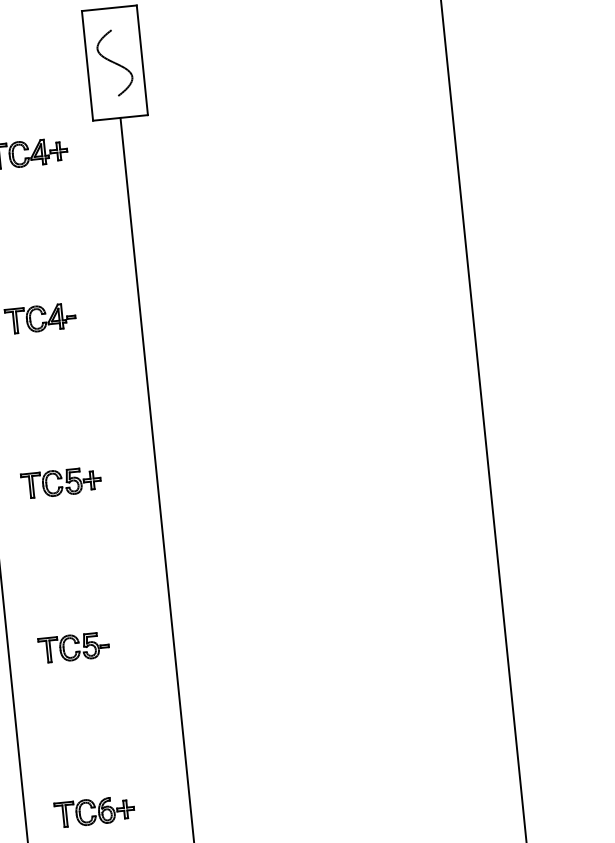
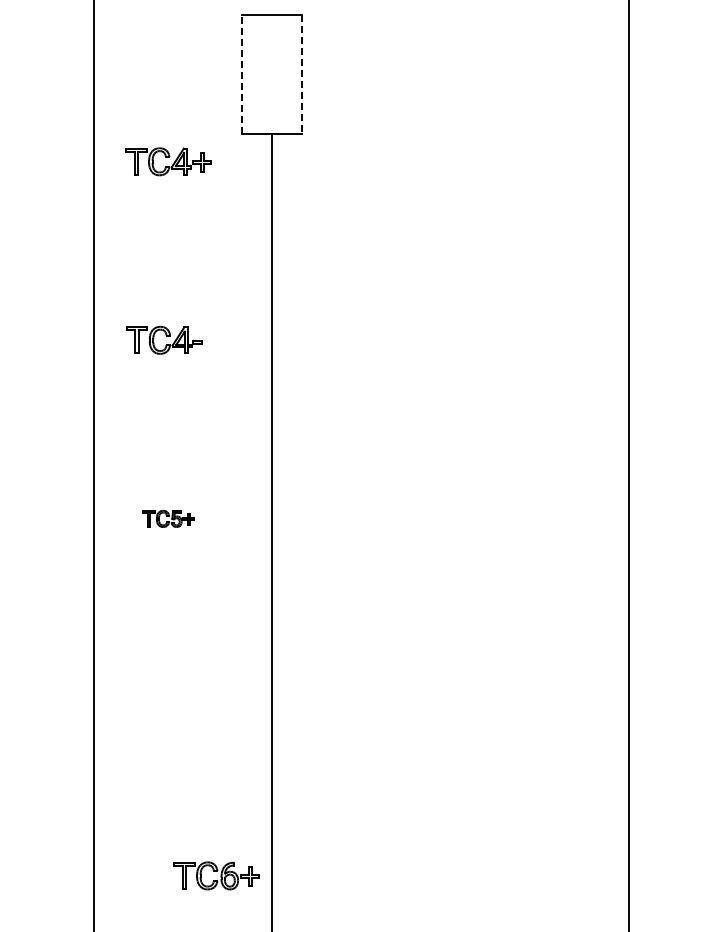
line: (141, 60) -> (301, 74), solid -> dashed
part: (115, 62) -> (272, 73), removed
line: (87, 65) -> (242, 73), solid -> dashed
part: (60, 482) -> (168, 518), size x0.6
part: (74, 647) -> (164, 697), removed
part: (94, 811) -> (216, 875), moved

